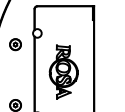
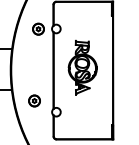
part: (15, 43) -> (38, 28), moved

